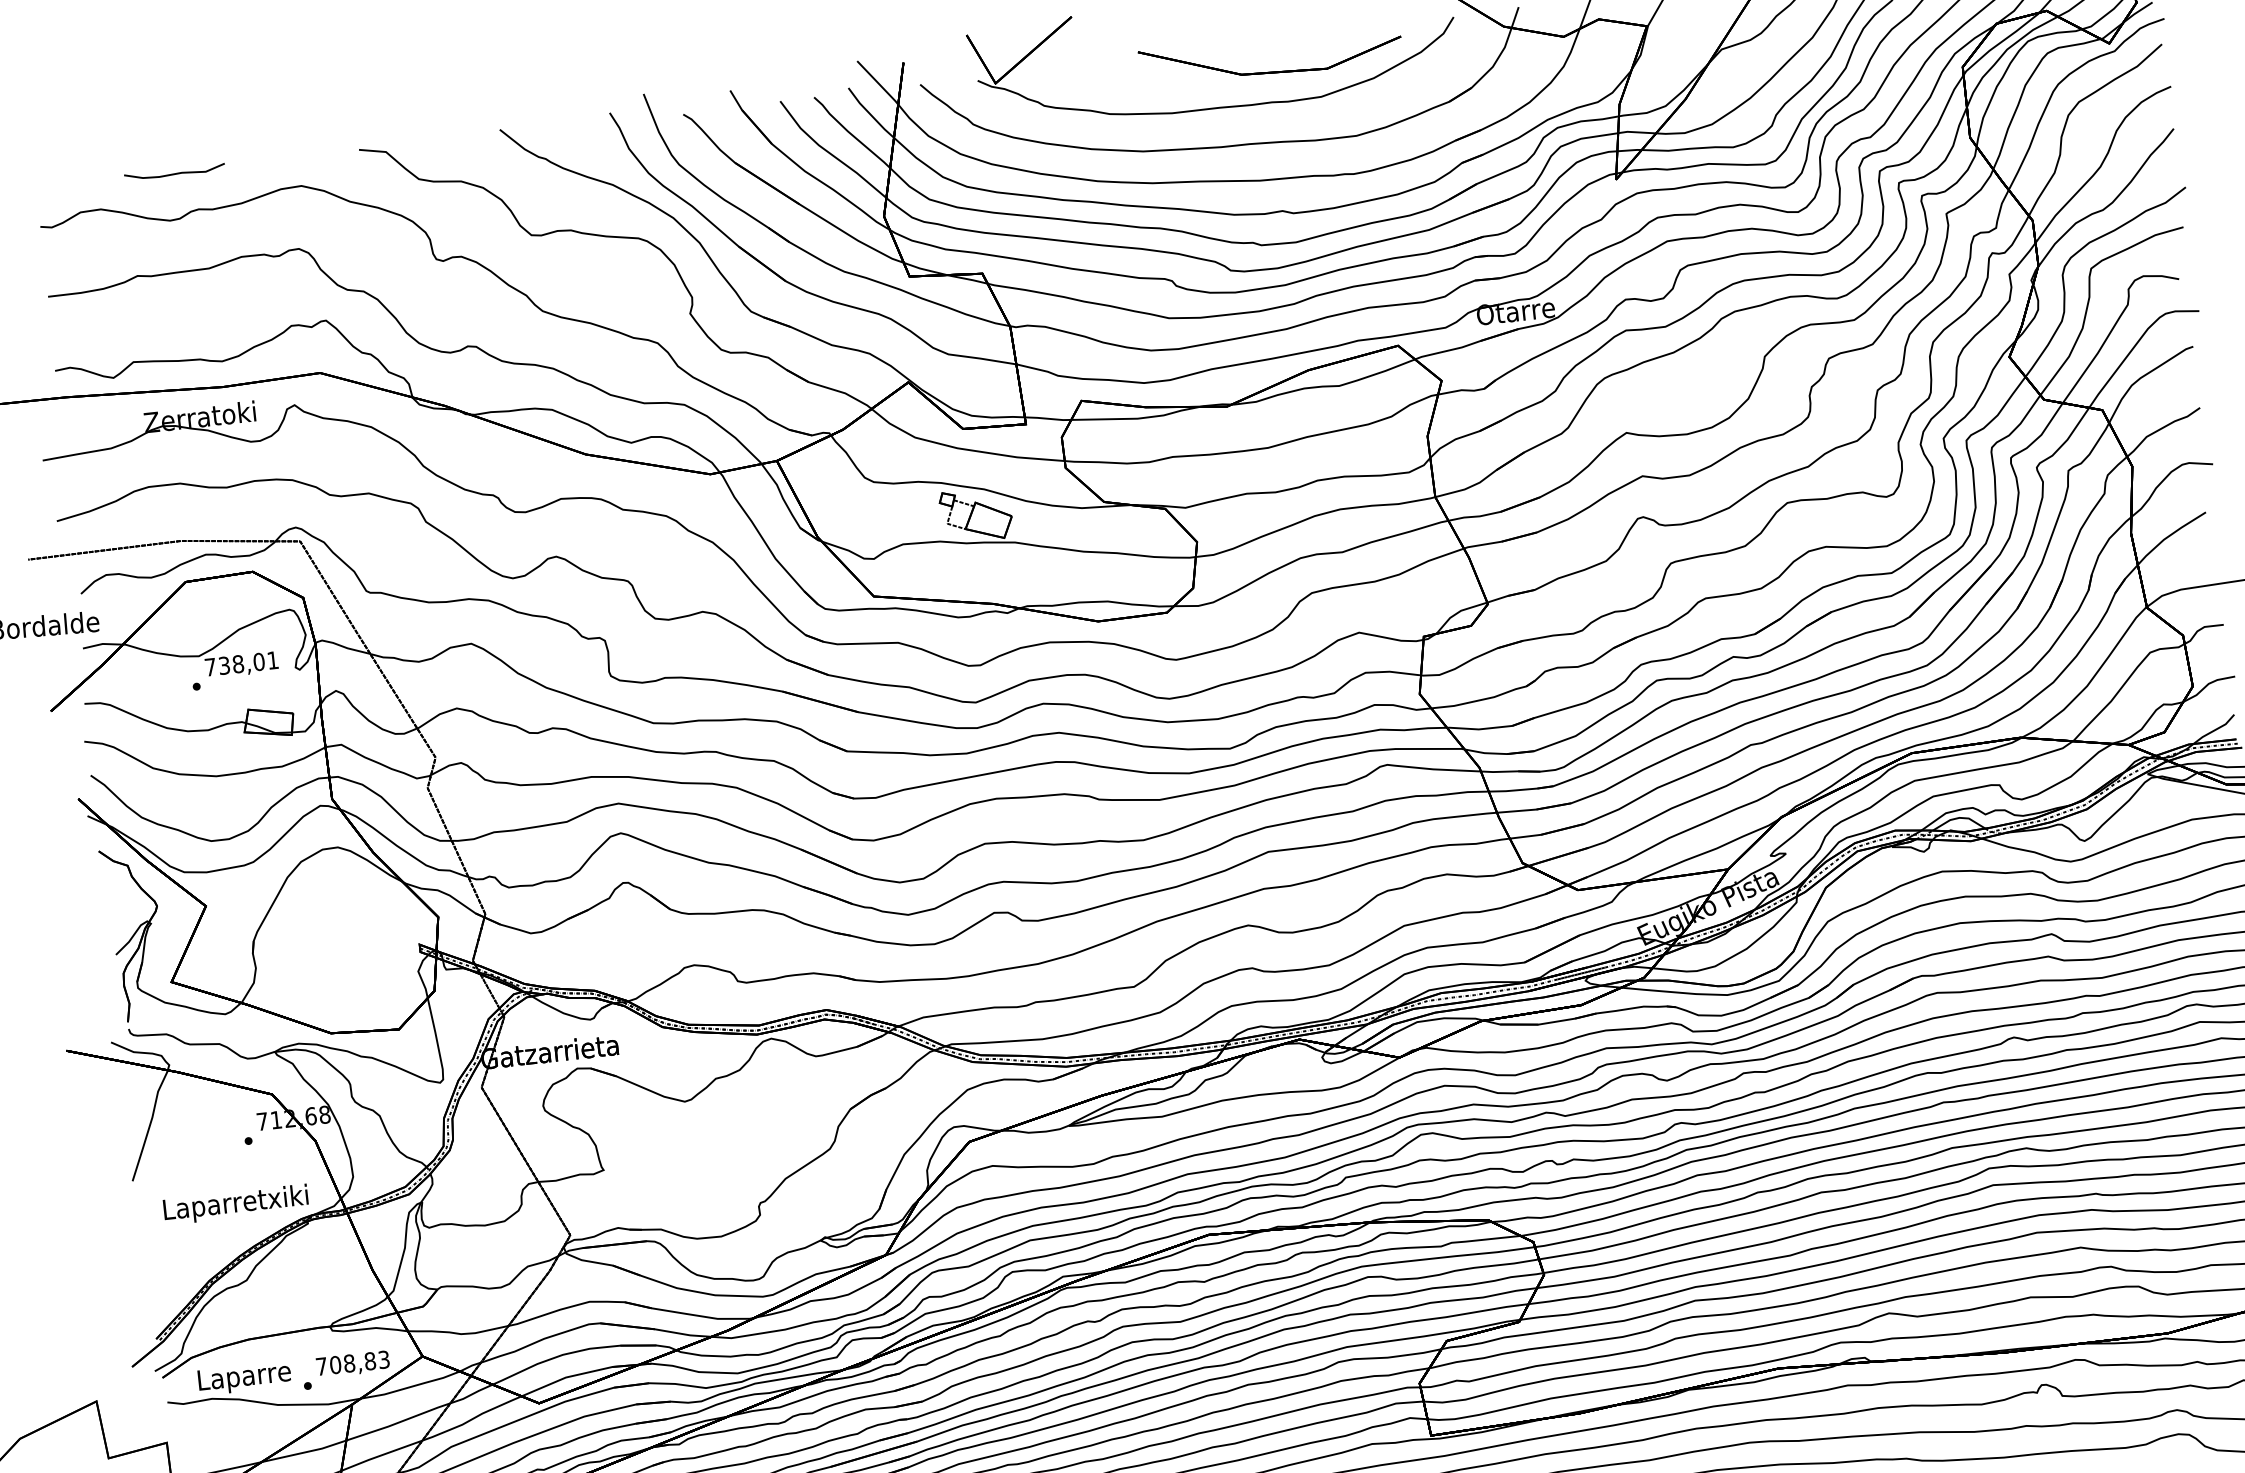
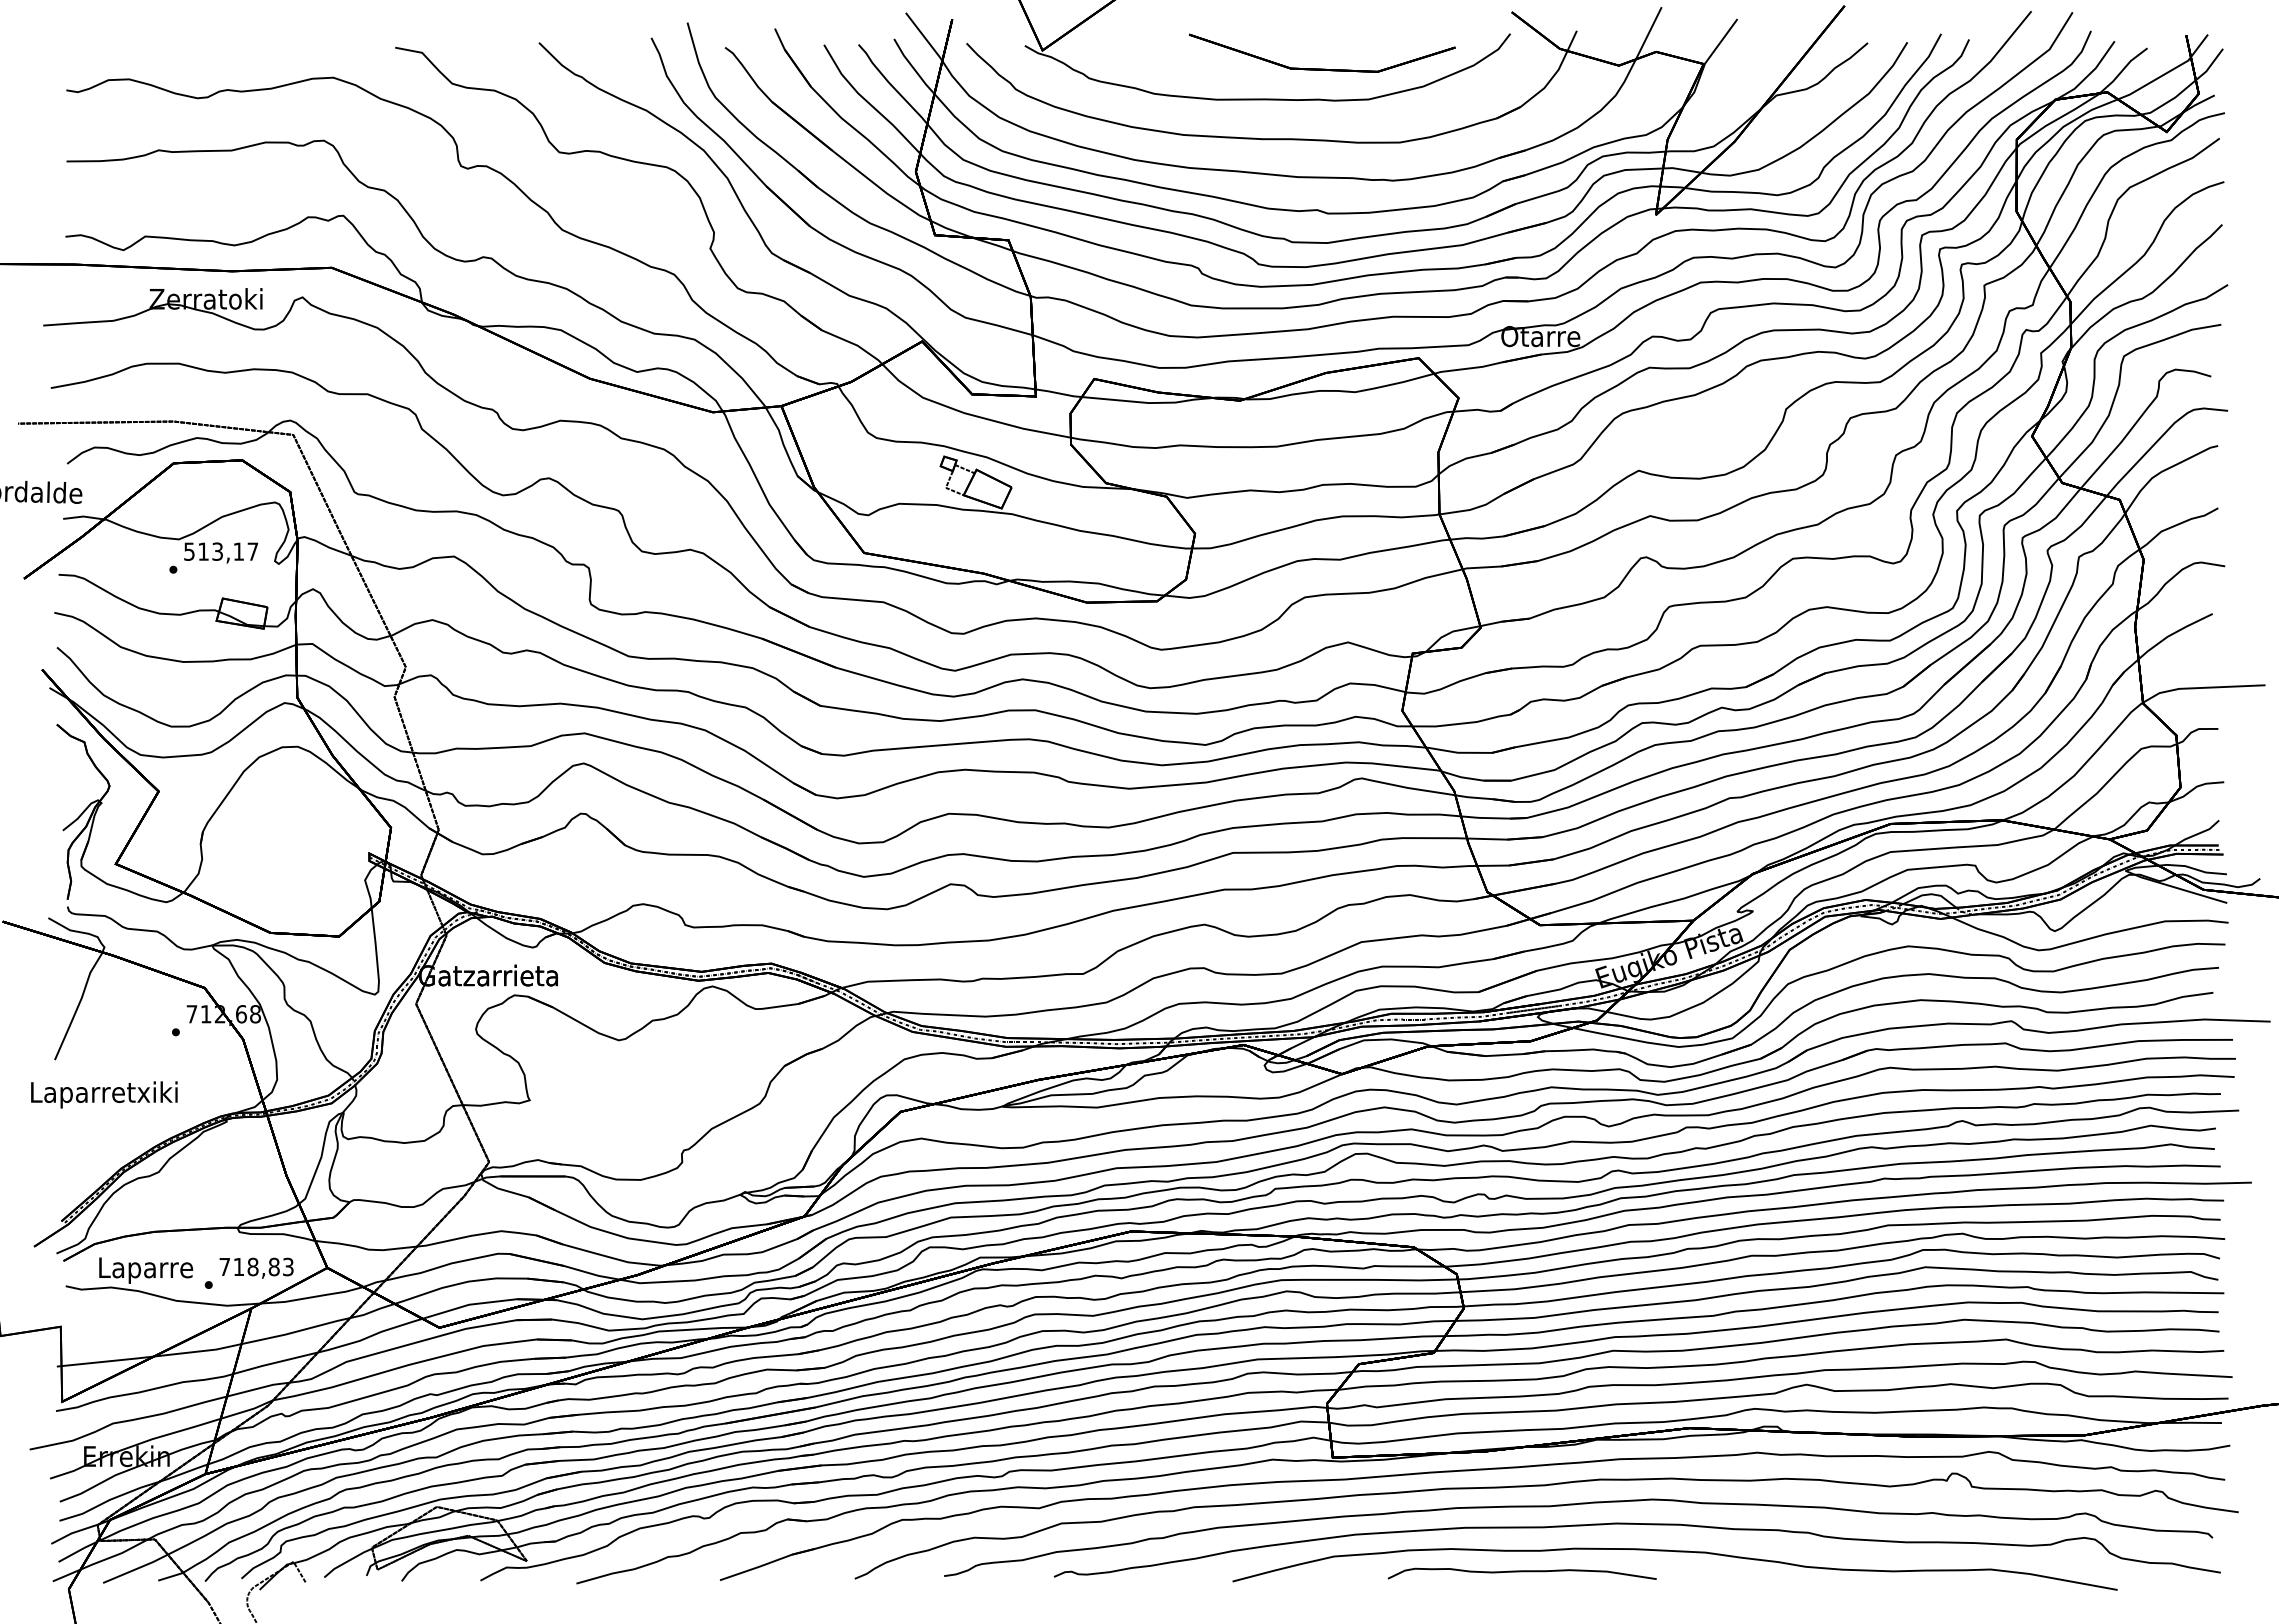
curve: (174, 173) -> (207, 51), removed
text: (242, 663) -> (221, 551), 738,01 -> 513,17
text: (236, 1204) -> (104, 1094), moved
text: (335, 1364) -> (238, 1266), 708,83 -> 718,83

